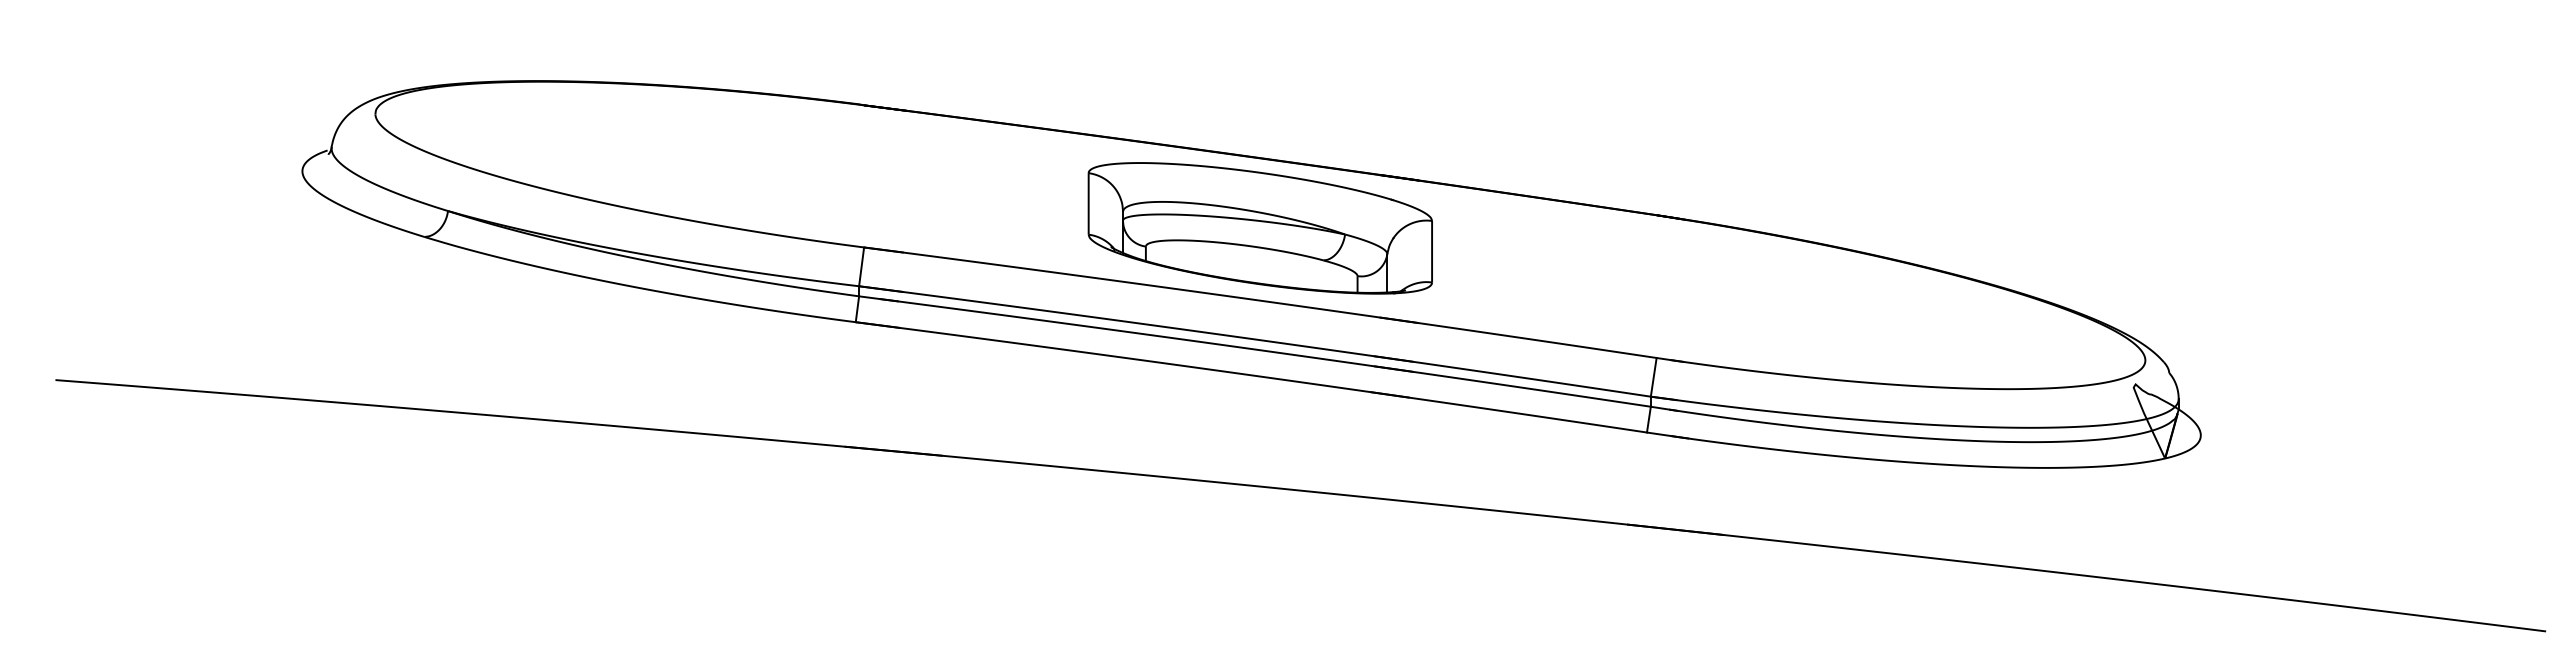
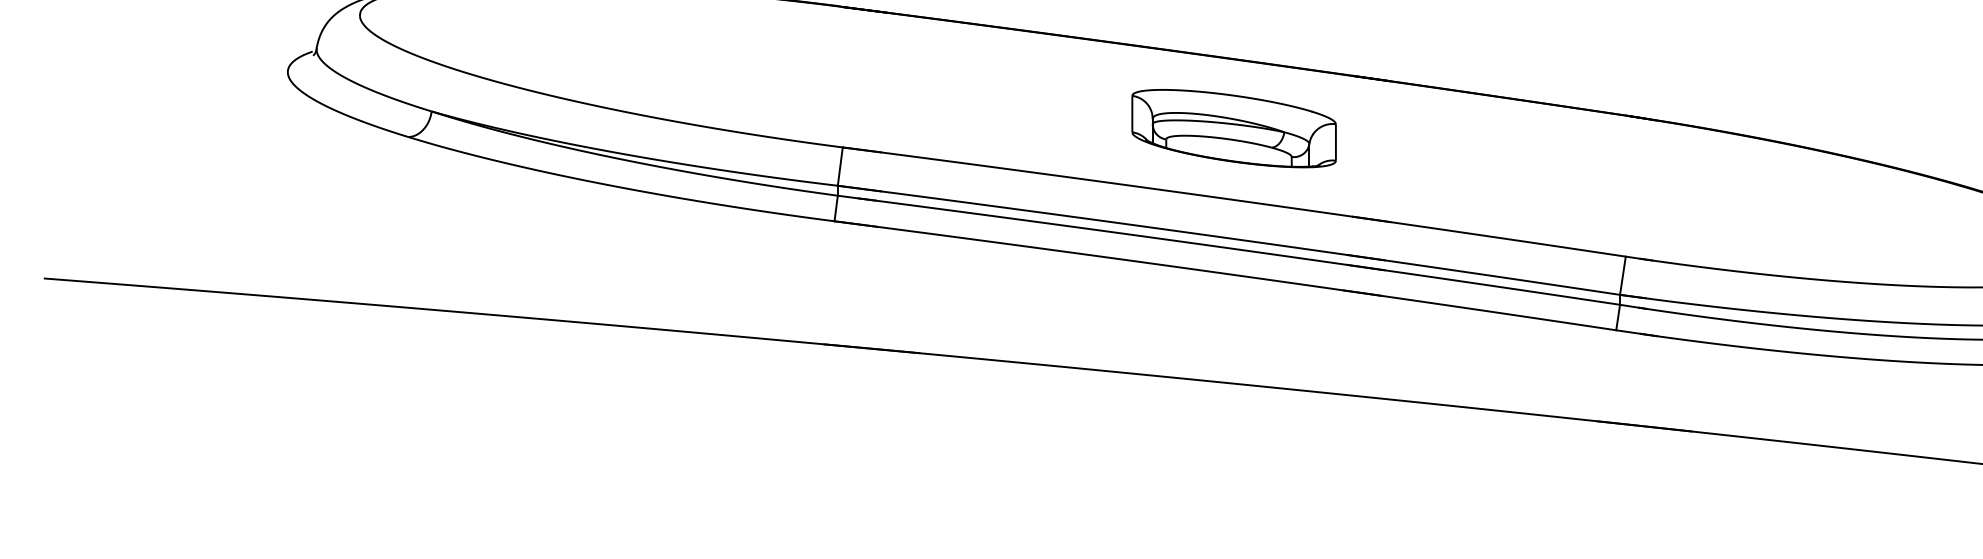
part: (1259, 228) -> (1233, 128), size x0.6

